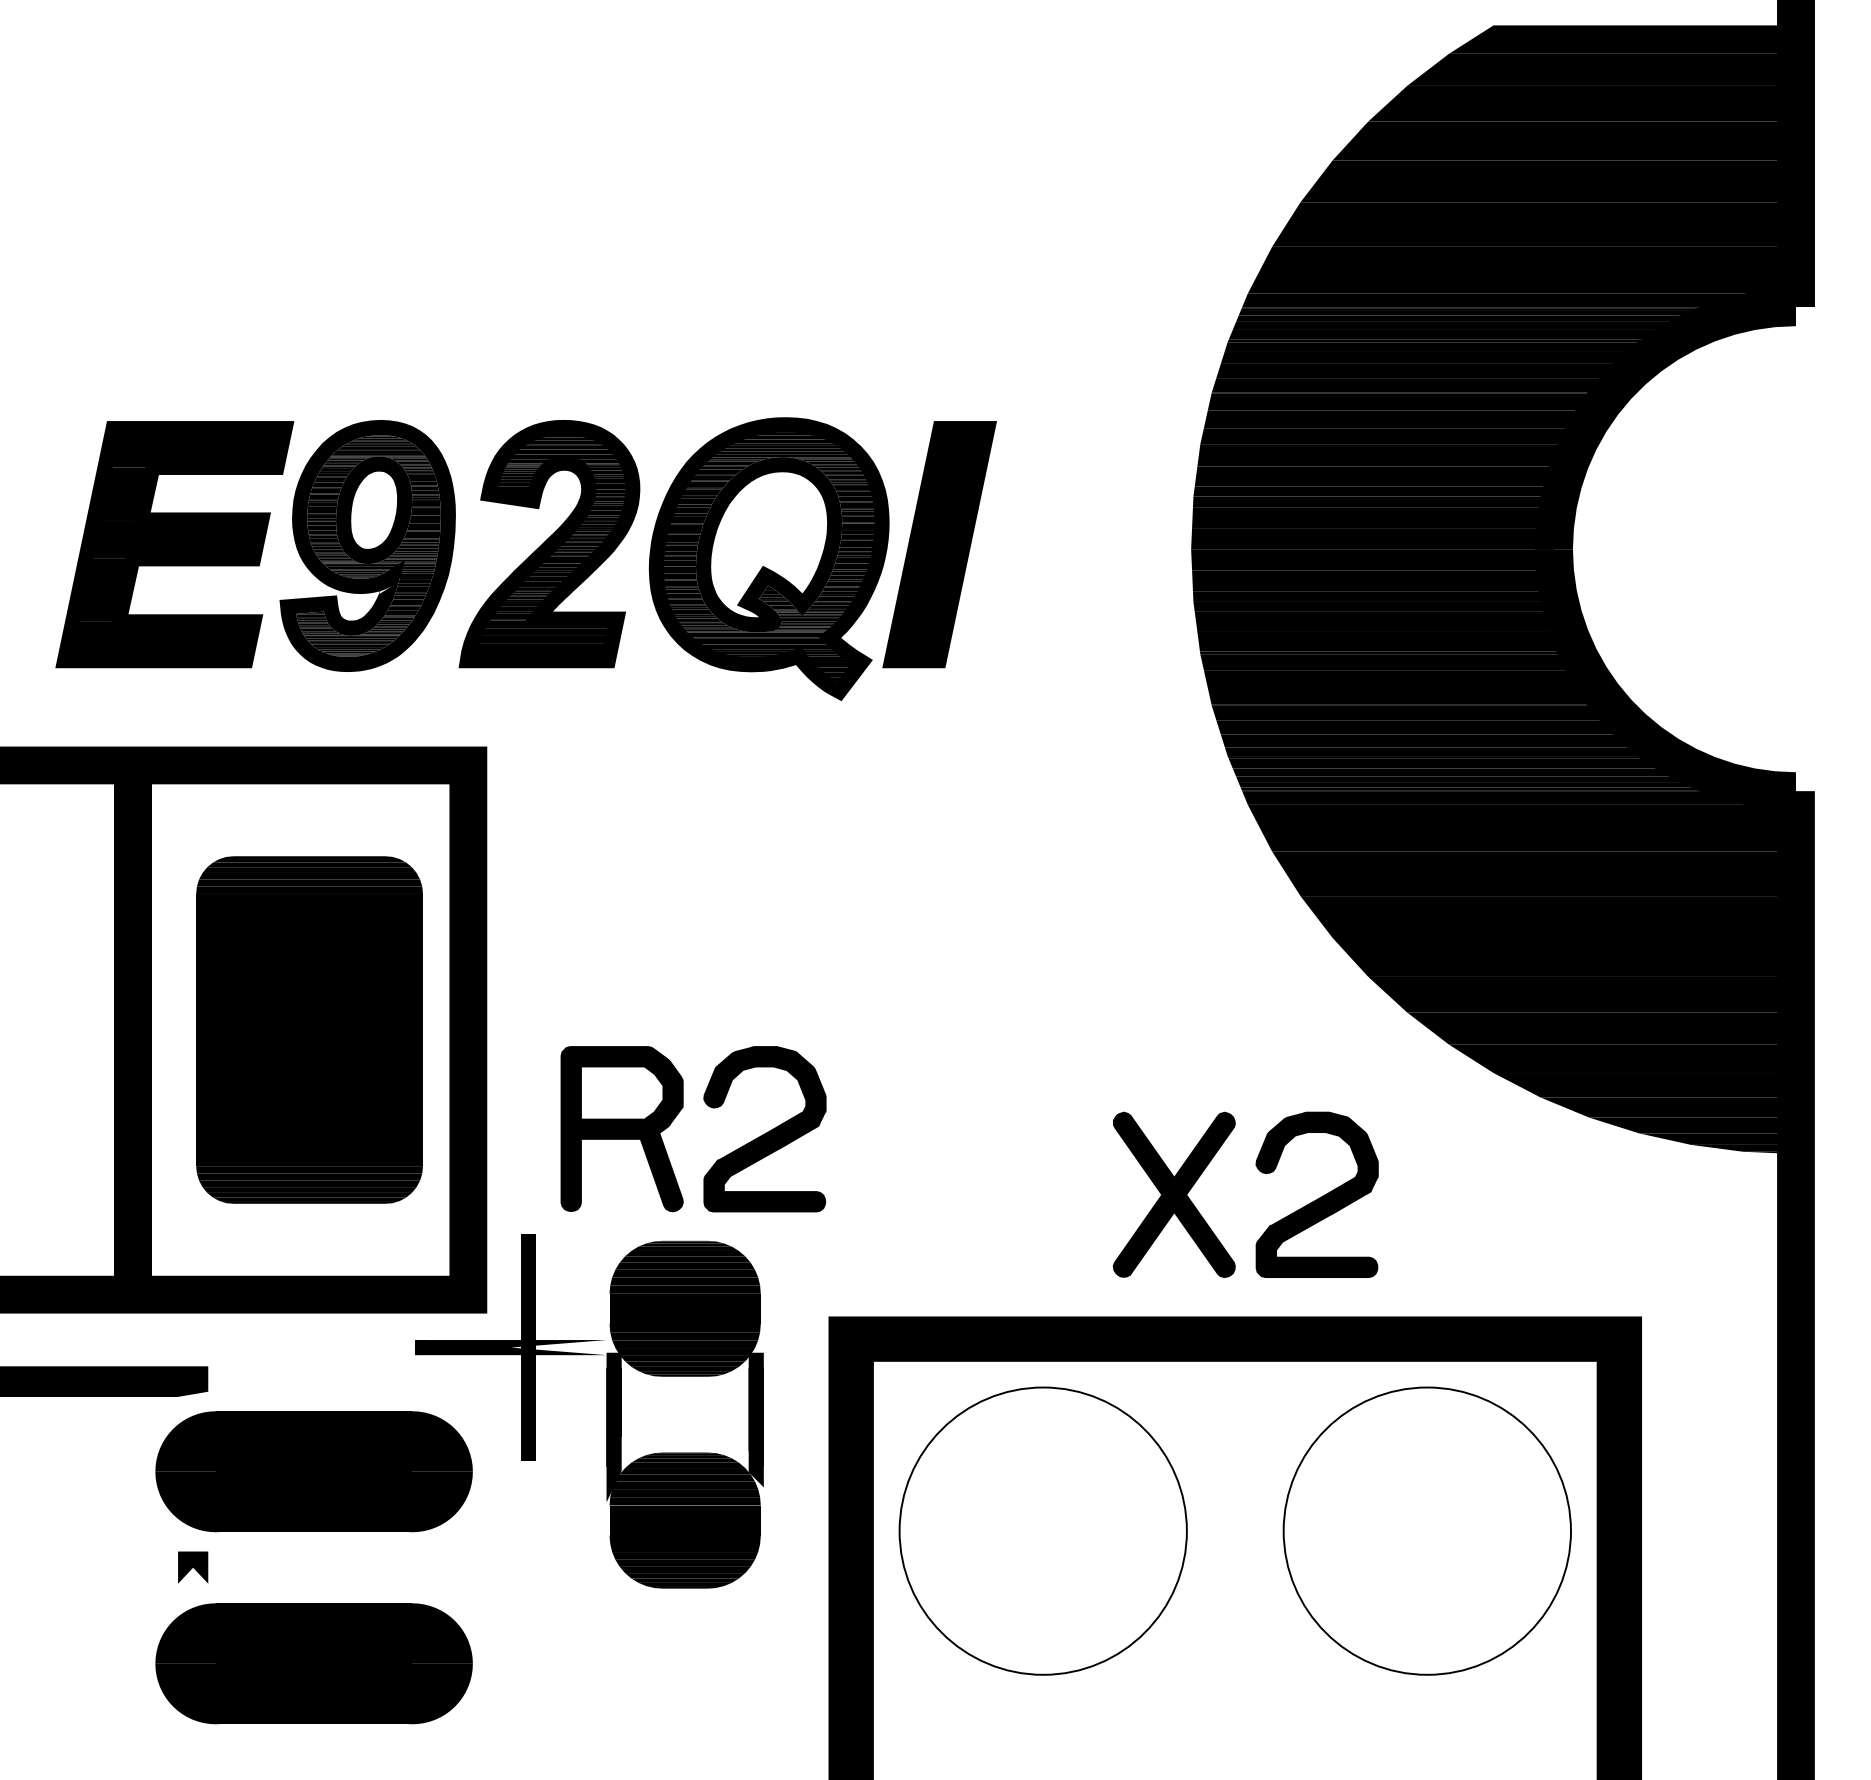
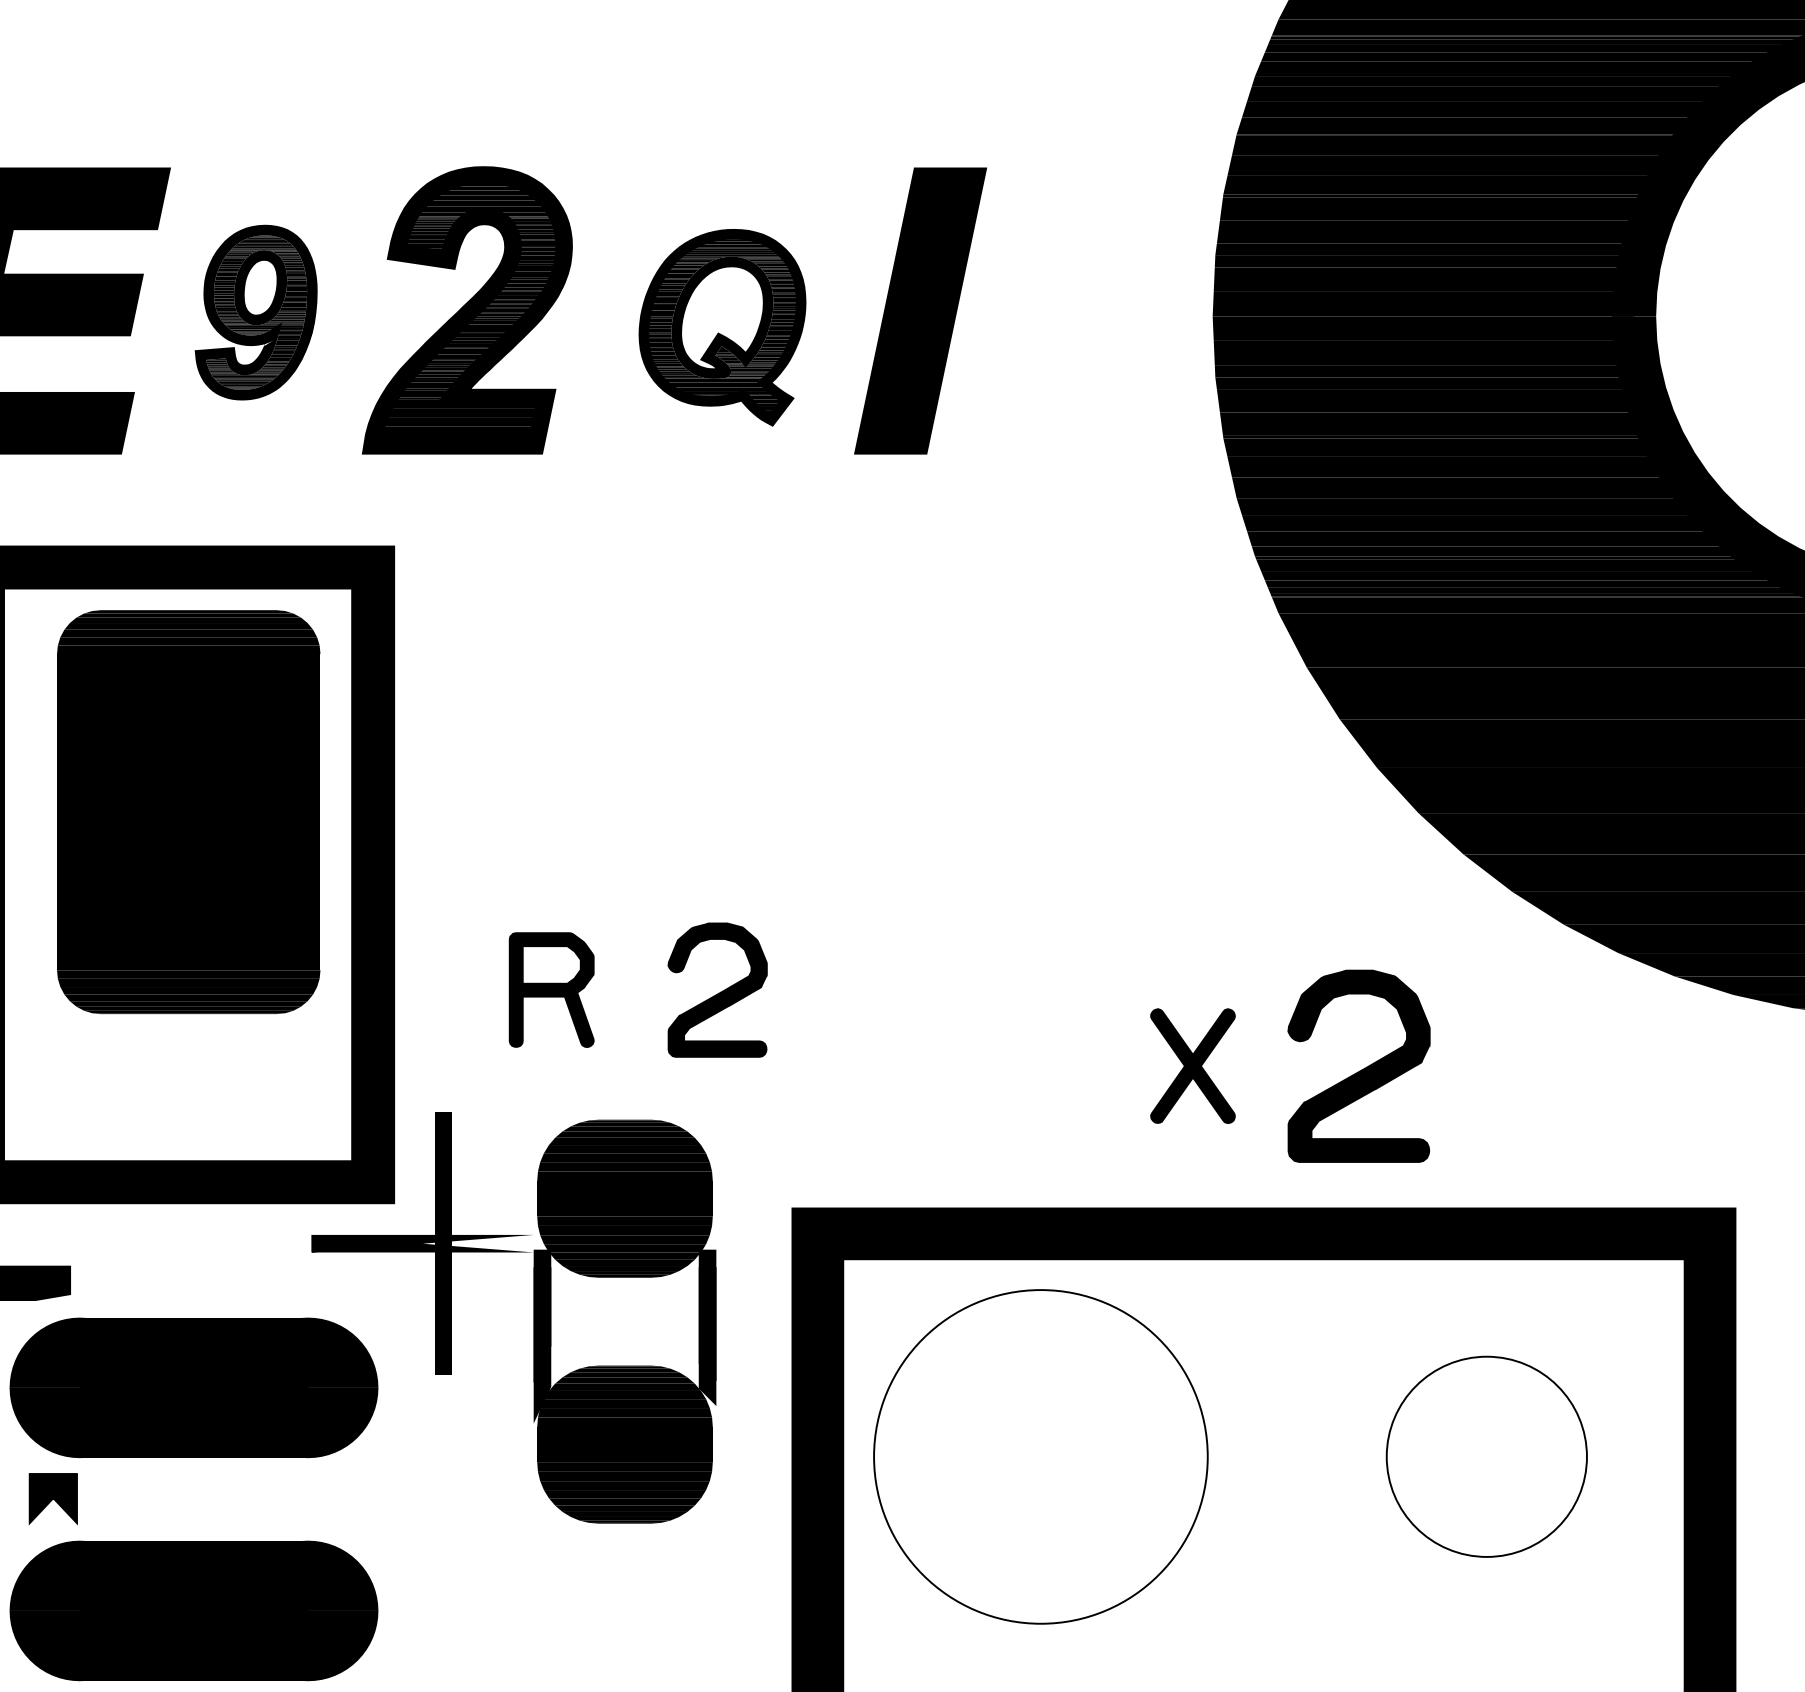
part: (367, 545) -> (256, 312), size x0.6
part: (768, 558) -> (721, 327), size x0.6
part: (309, 1029) -> (188, 811), moved
part: (621, 1129) -> (551, 990), size x0.6
part: (764, 1129) -> (717, 990), size x0.7
part: (1173, 1194) -> (1192, 1065), size x0.6
part: (1426, 1530) -> (1486, 1456), size x0.6
part: (193, 1567) -> (53, 1499), size x1.4

